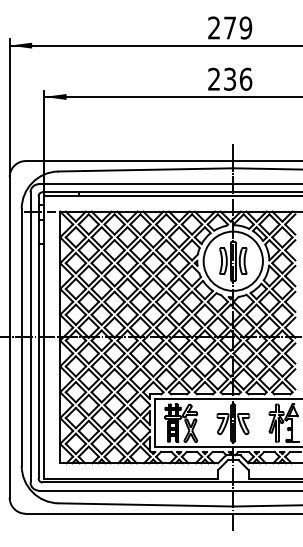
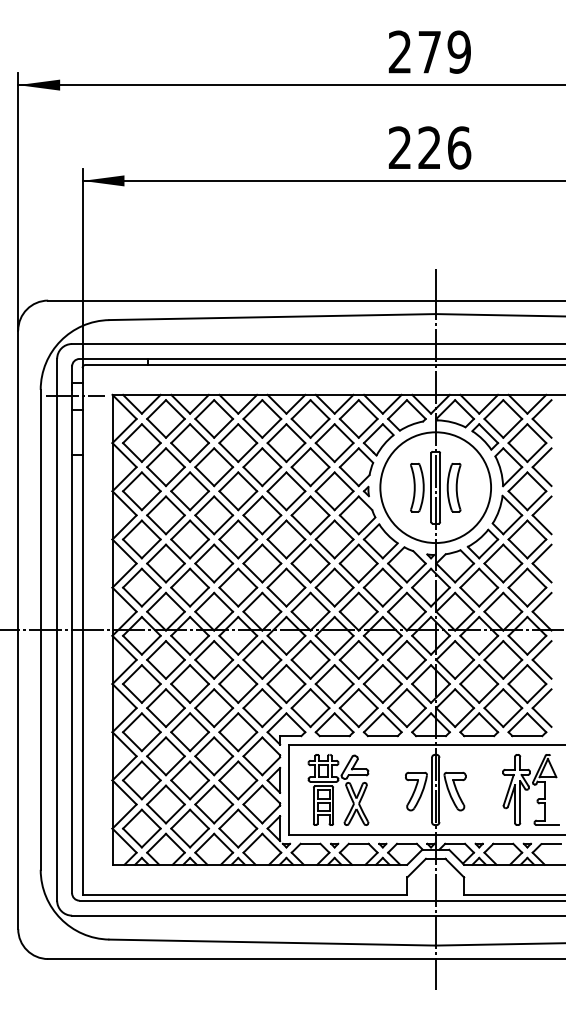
text: (229, 79) -> (428, 148), 236 -> 226

